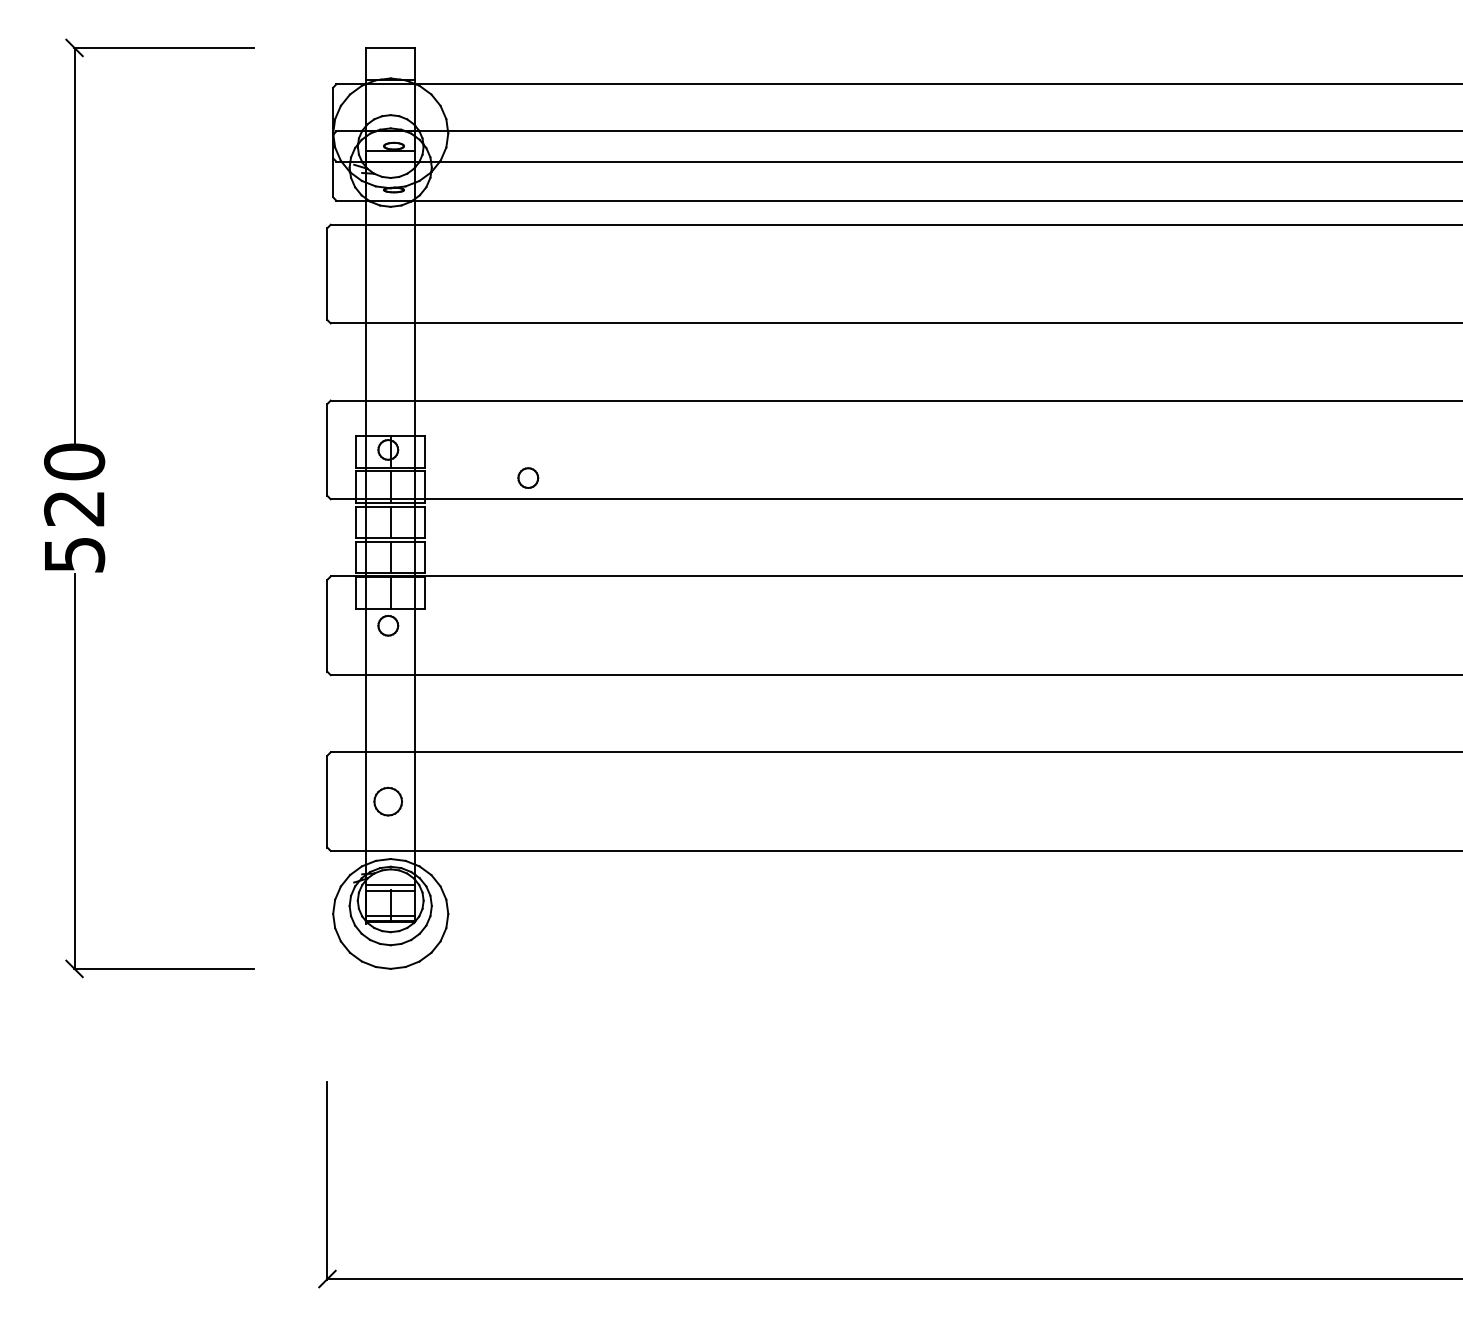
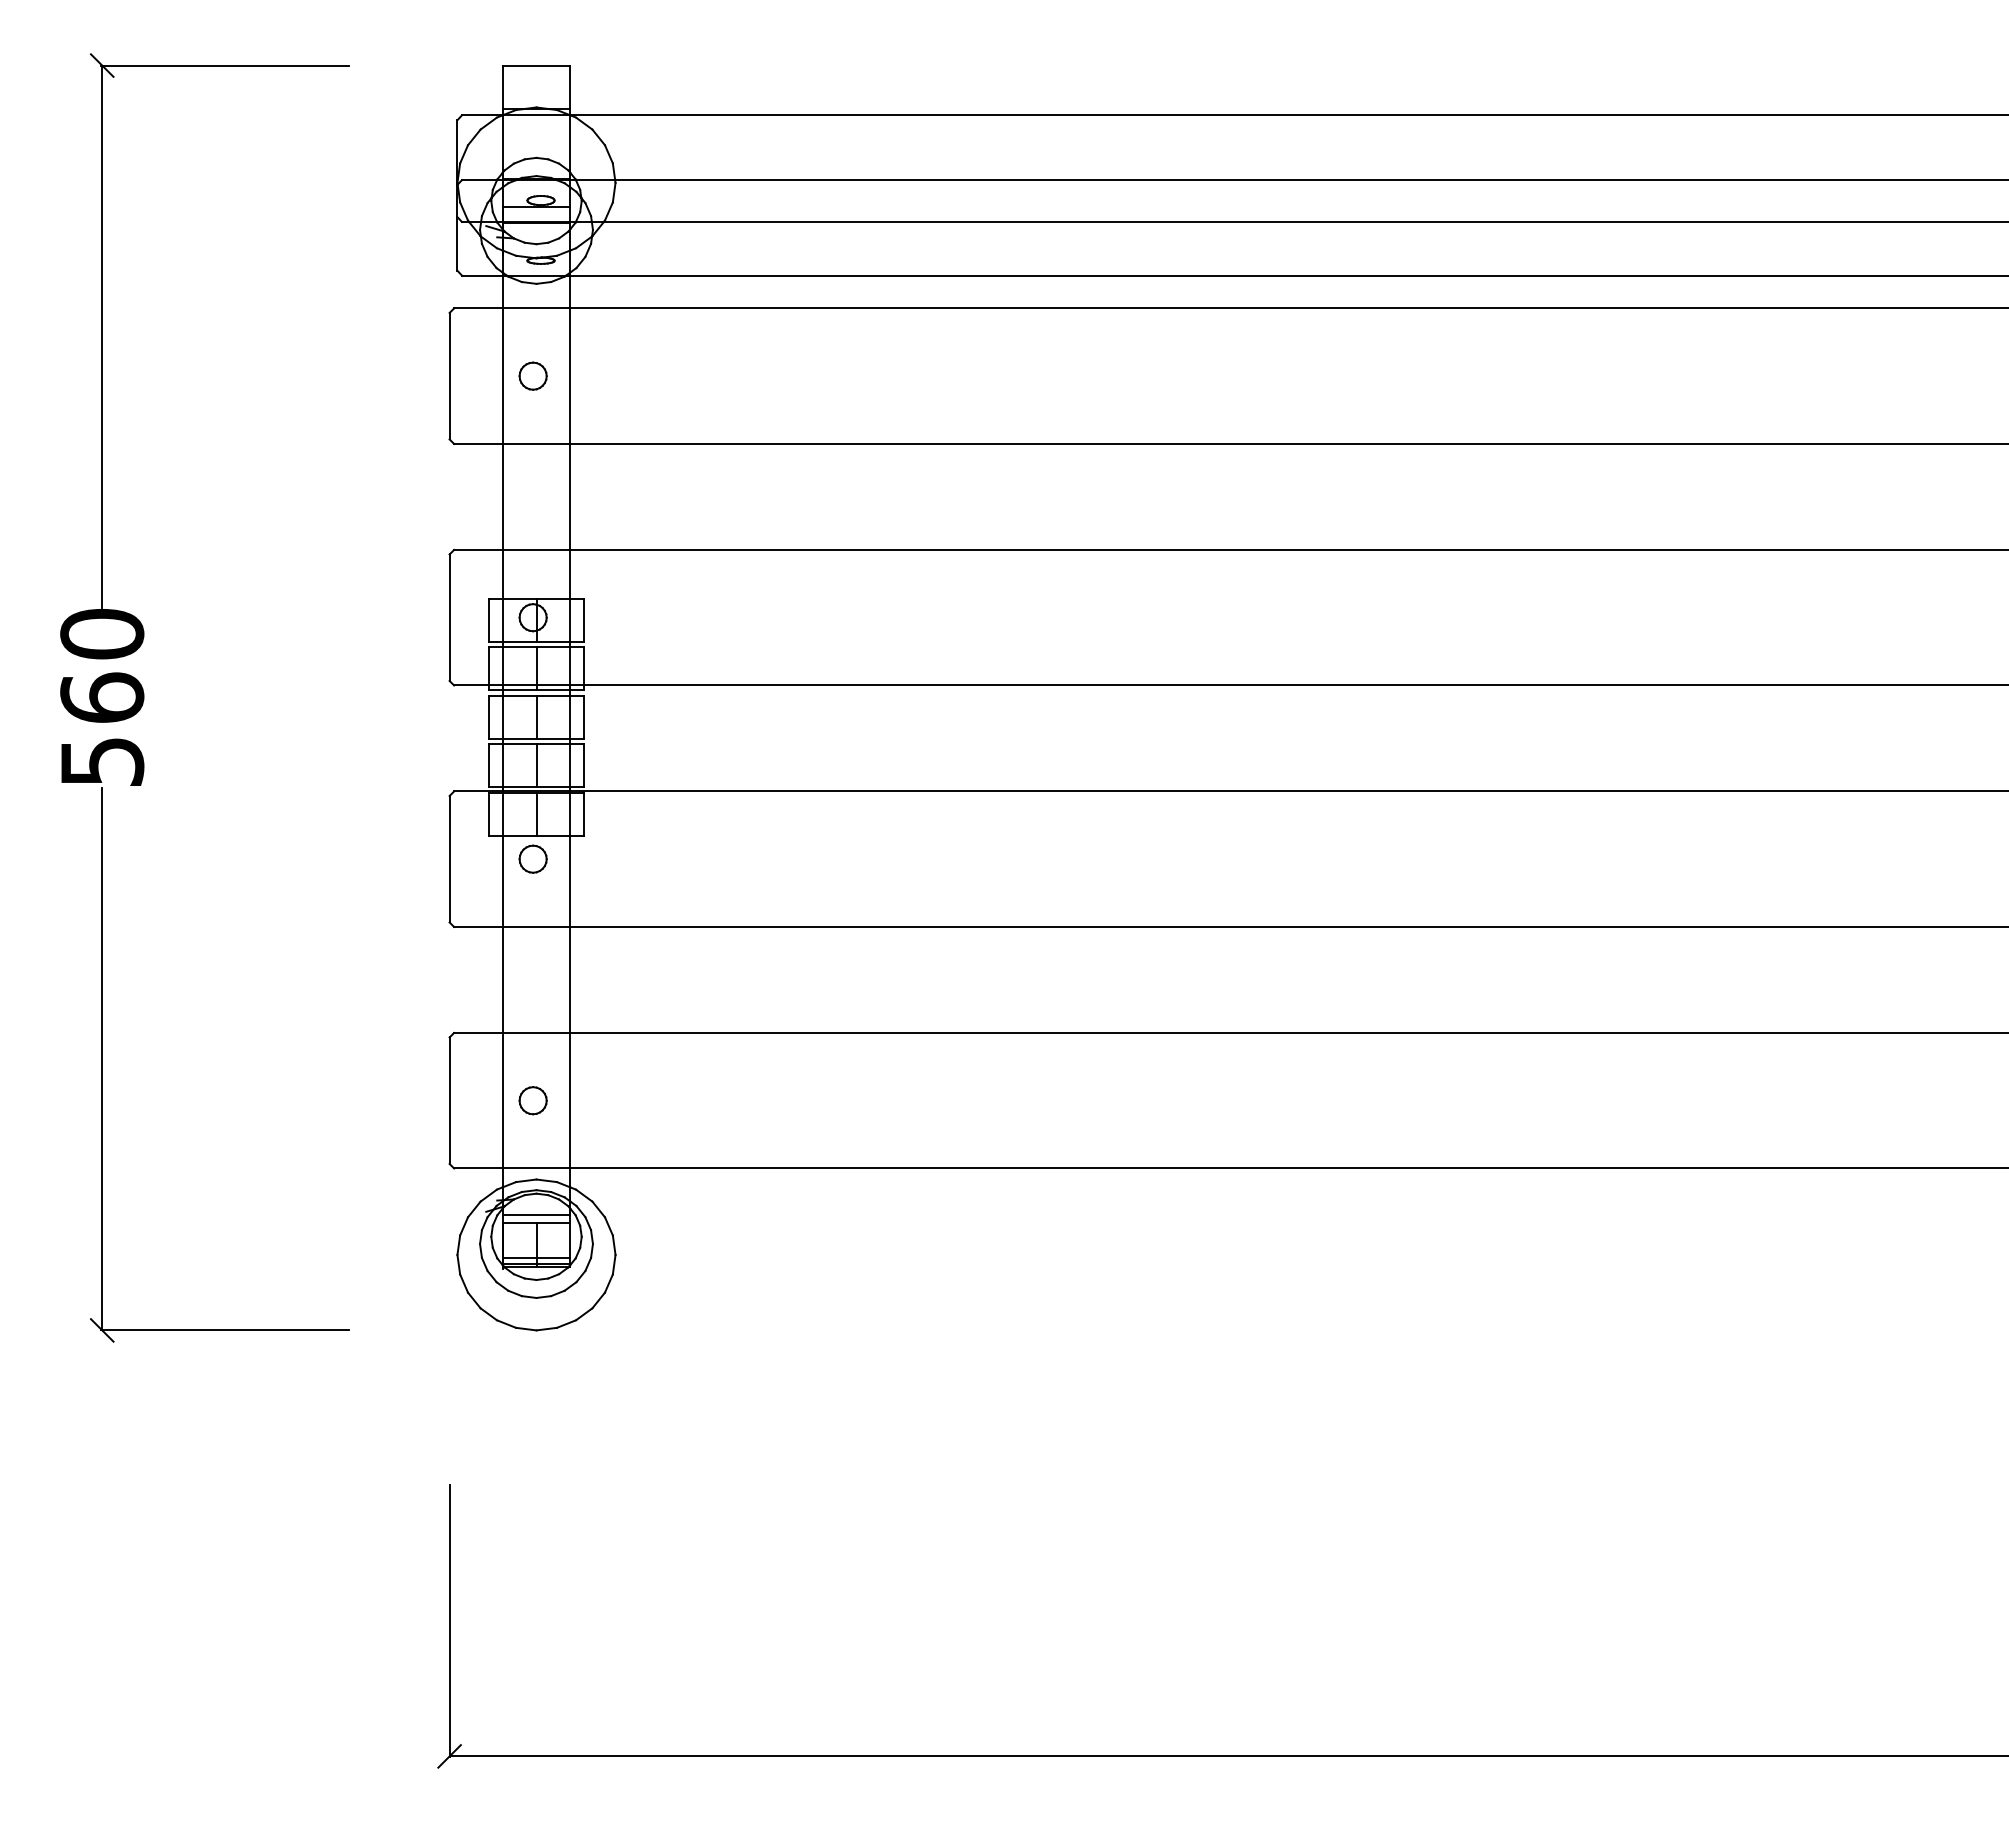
part: (528, 477) -> (533, 375), moved
text: (74, 507) -> (102, 696), 520 -> 560
part: (388, 801) -> (533, 1100), size x0.71

